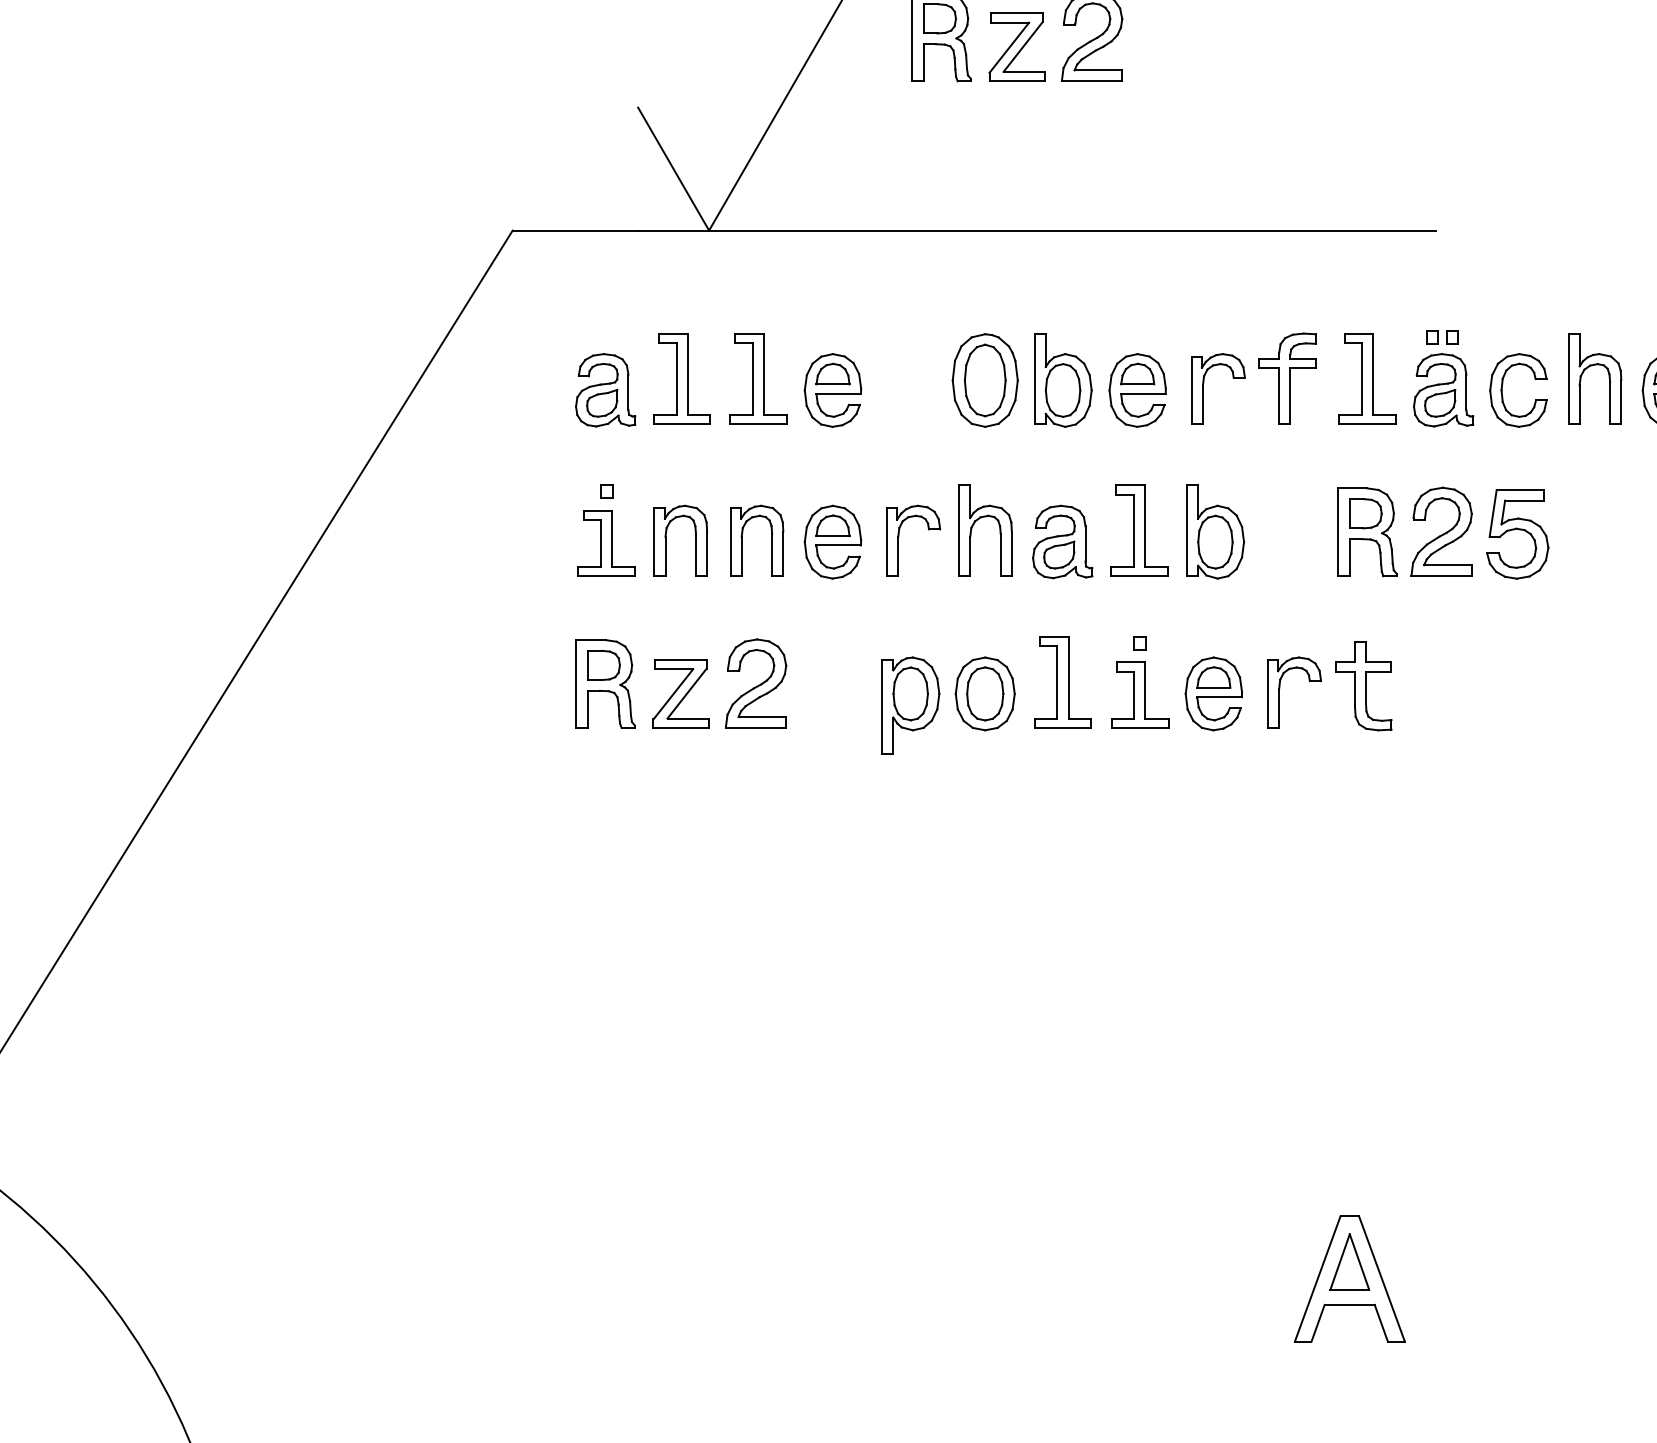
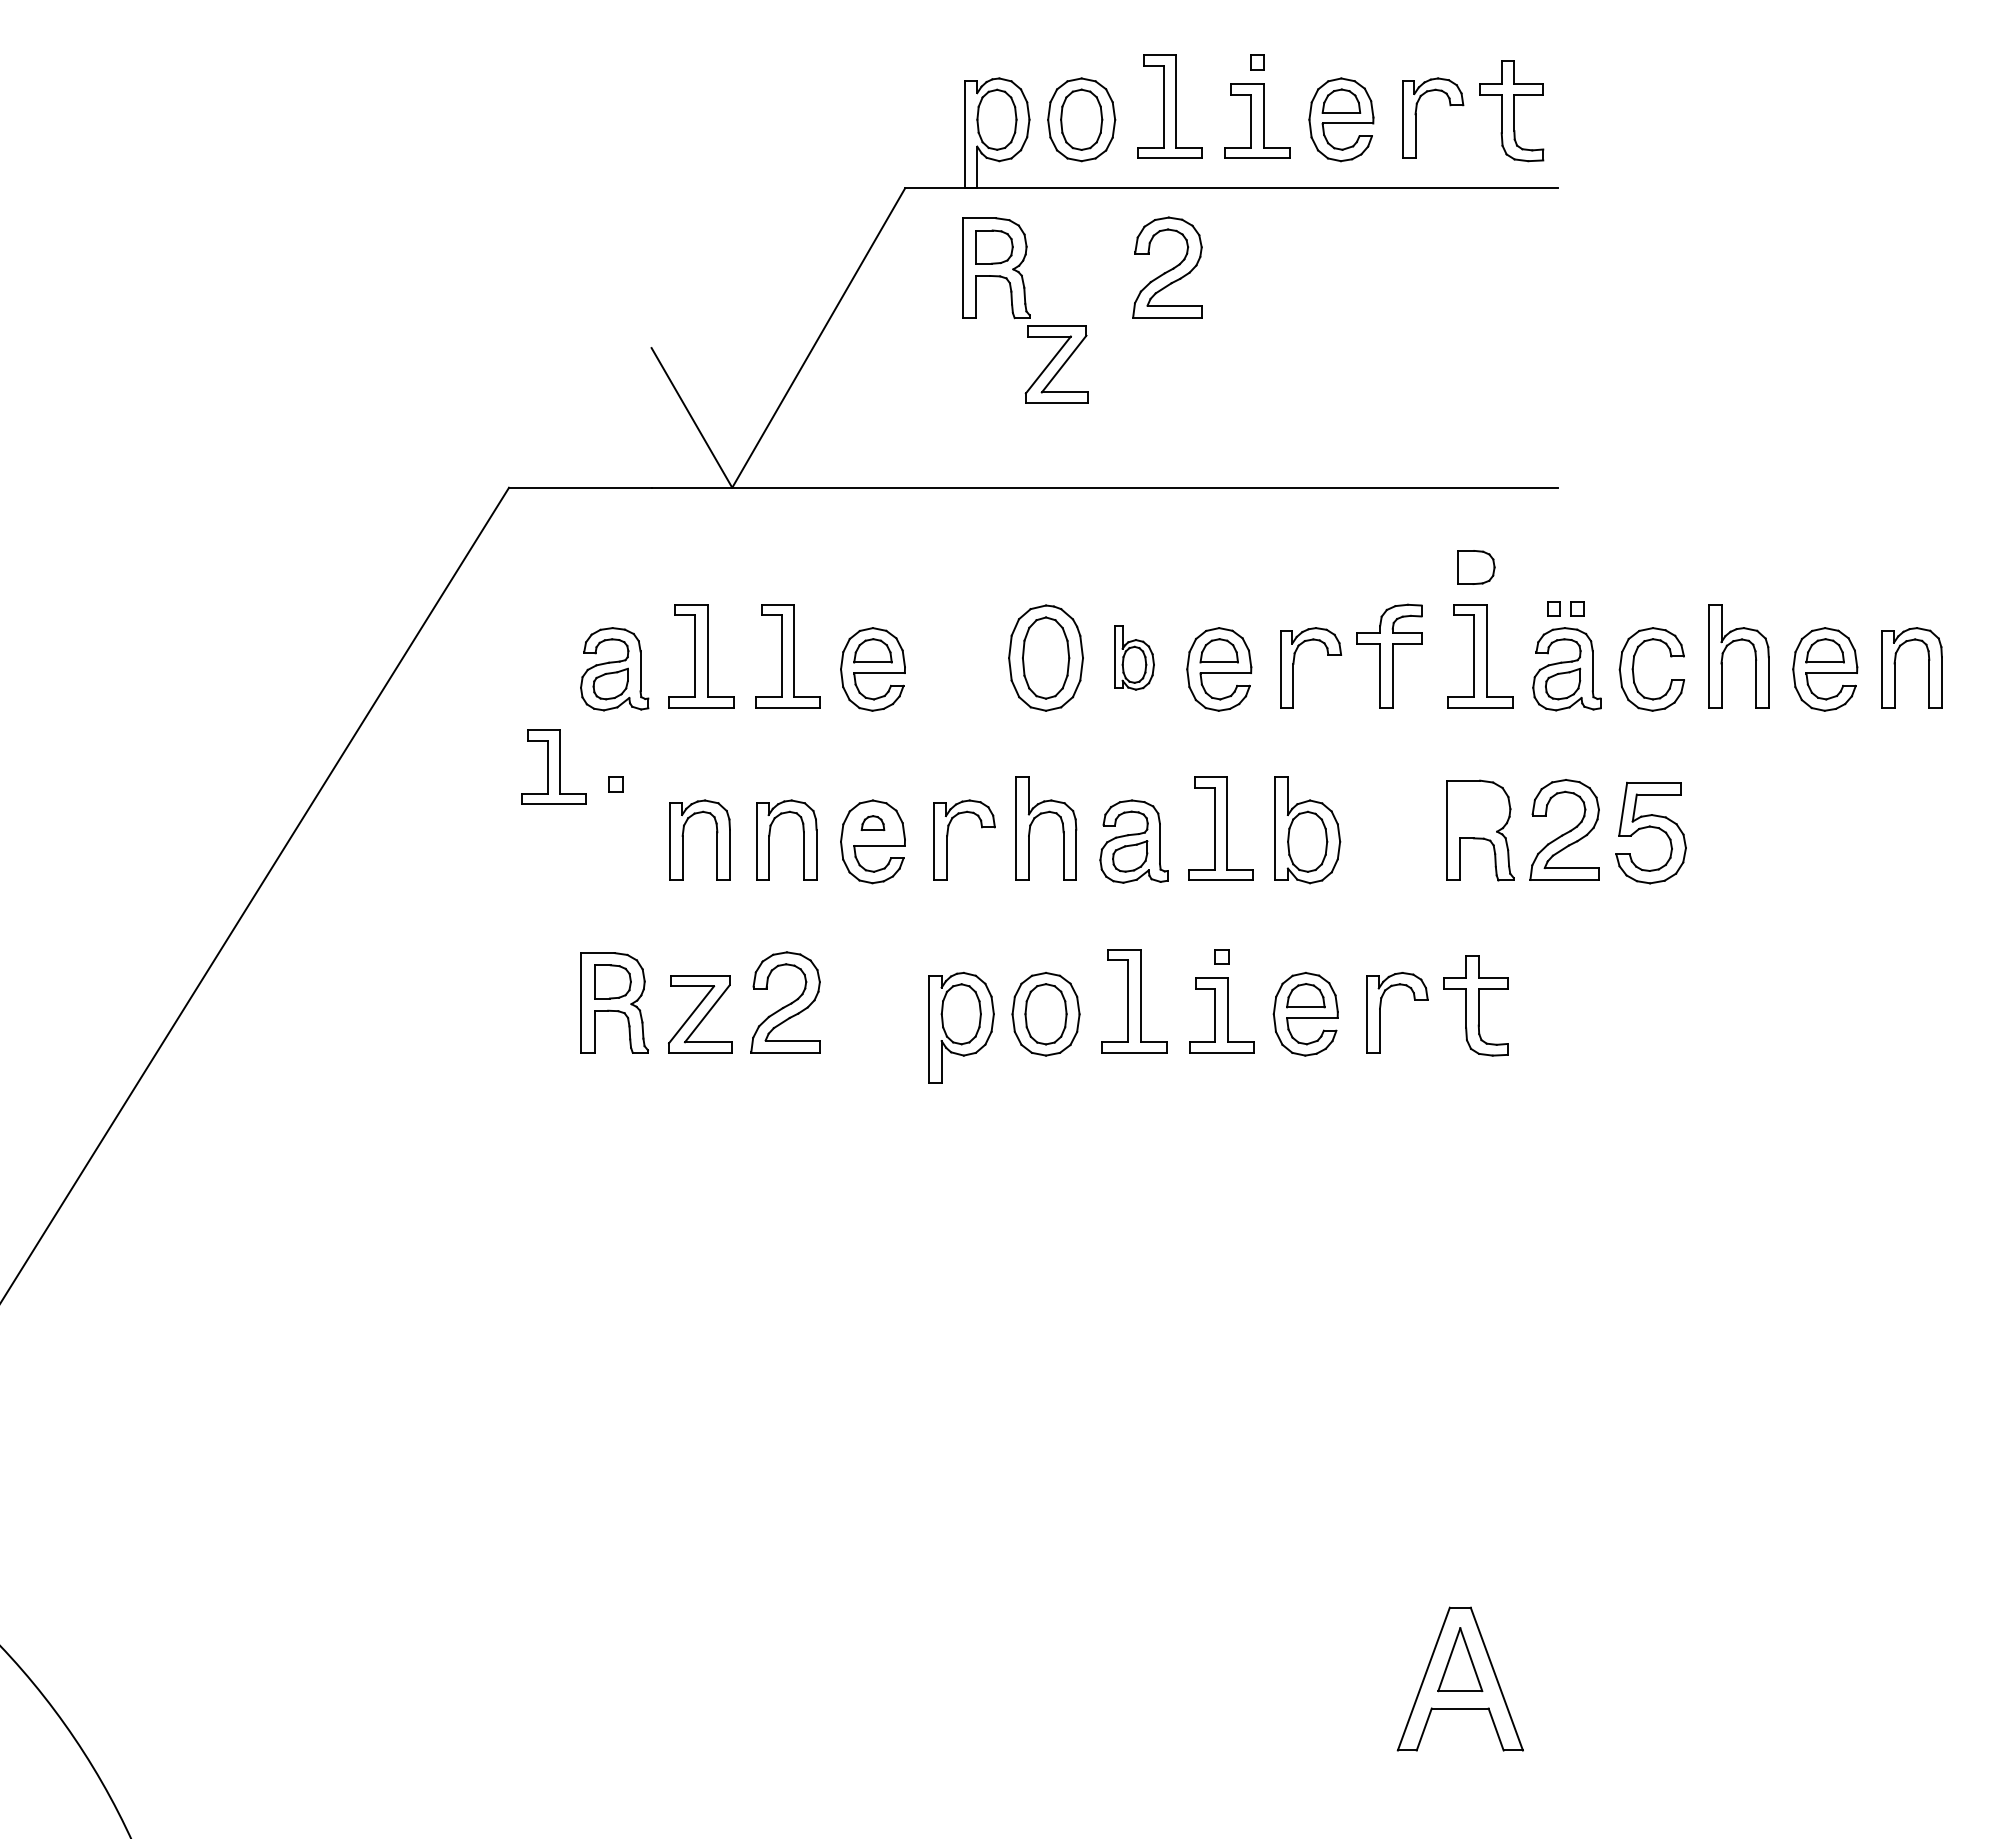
part: (1016, 47) -> (1056, 364), moved
part: (1063, 379) -> (1134, 657), size x0.6
part: (1365, 513) -> (1476, 567), moved
part: (832, 525) -> (872, 822), size x0.6
part: (606, 542) -> (553, 766), moved

